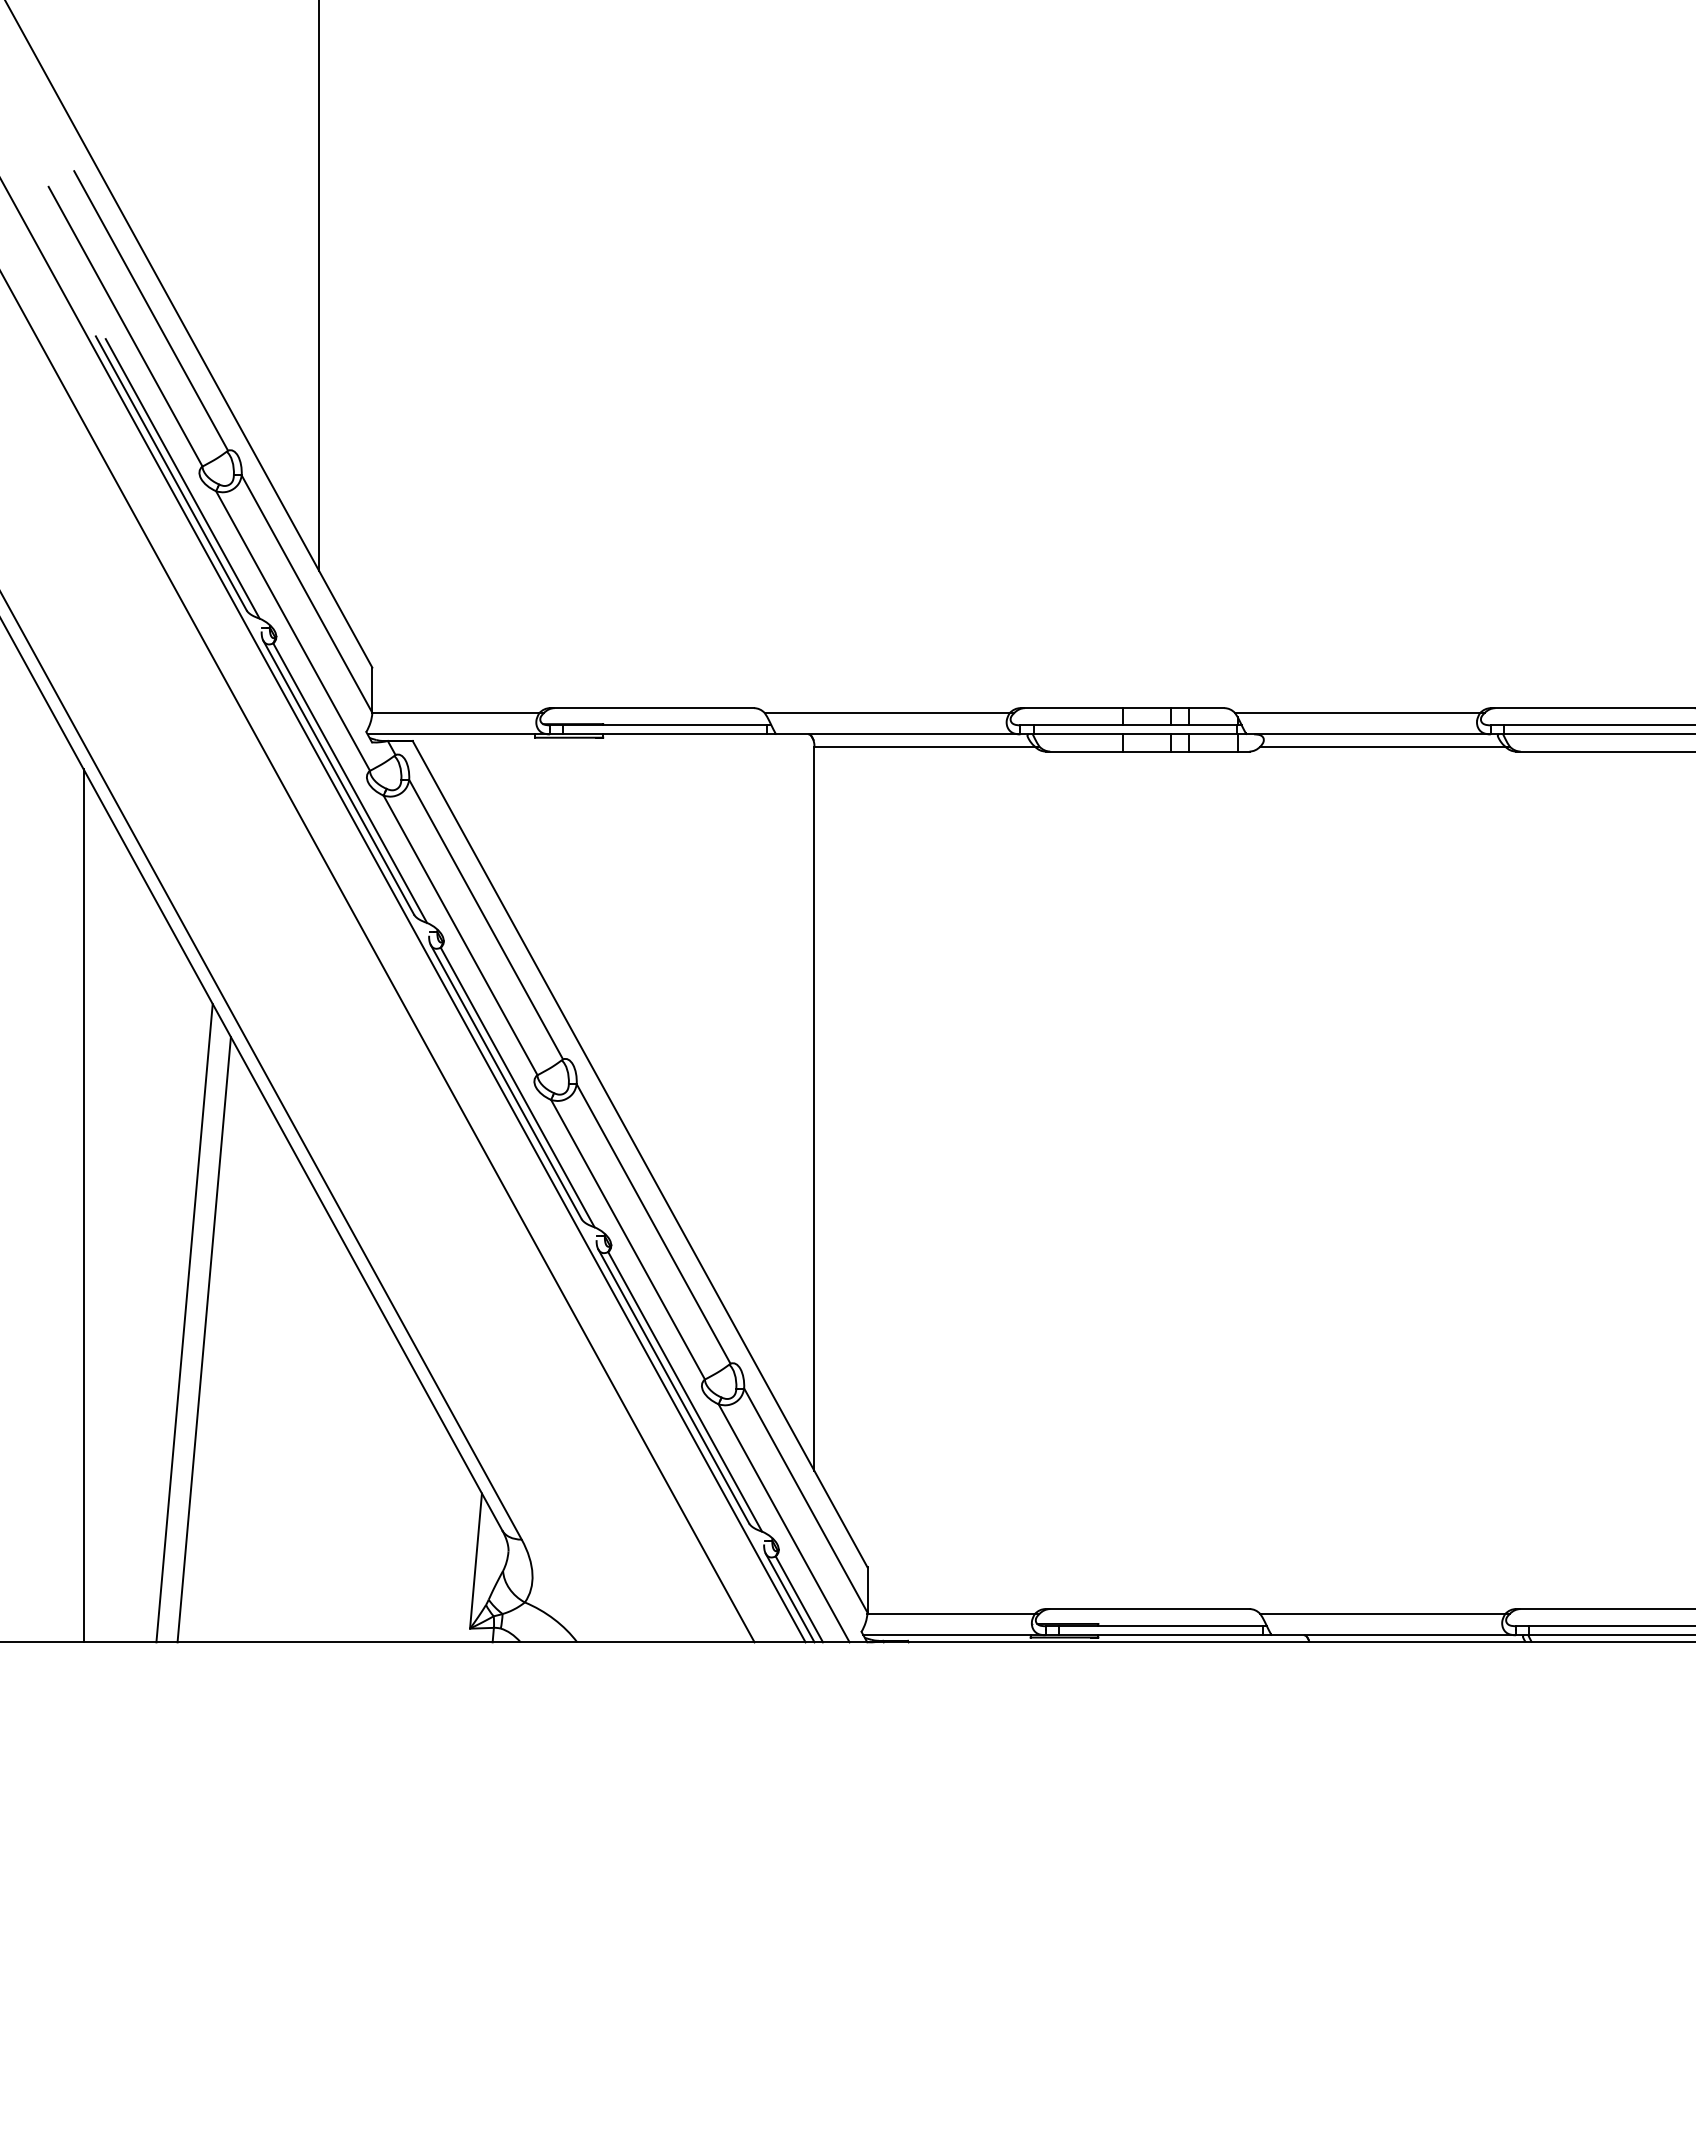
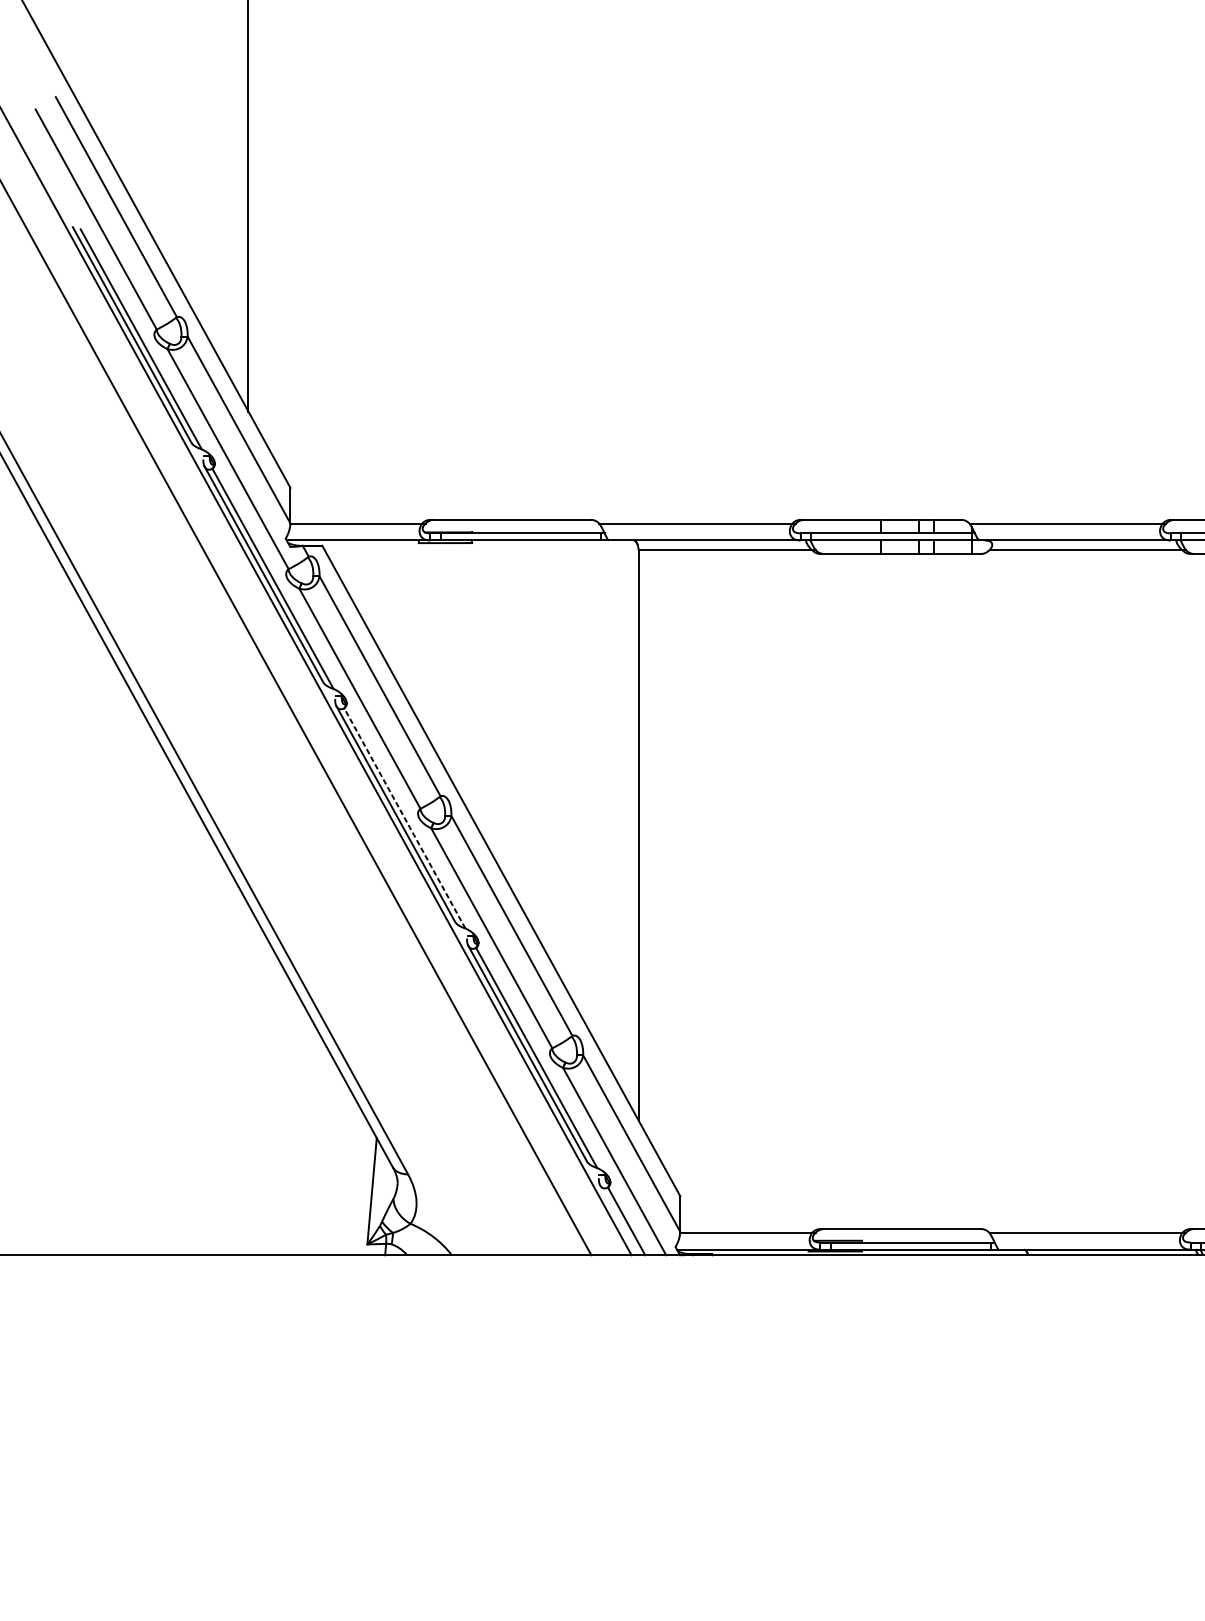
line: (517, 1087) -> (404, 818), solid -> dashed
line: (83, 1205) -> (63, 911), removed
line: (184, 1323) -> (142, 1004), removed
line: (203, 1339) -> (157, 1016), removed
line: (789, 1597) -> (618, 1219), removed

